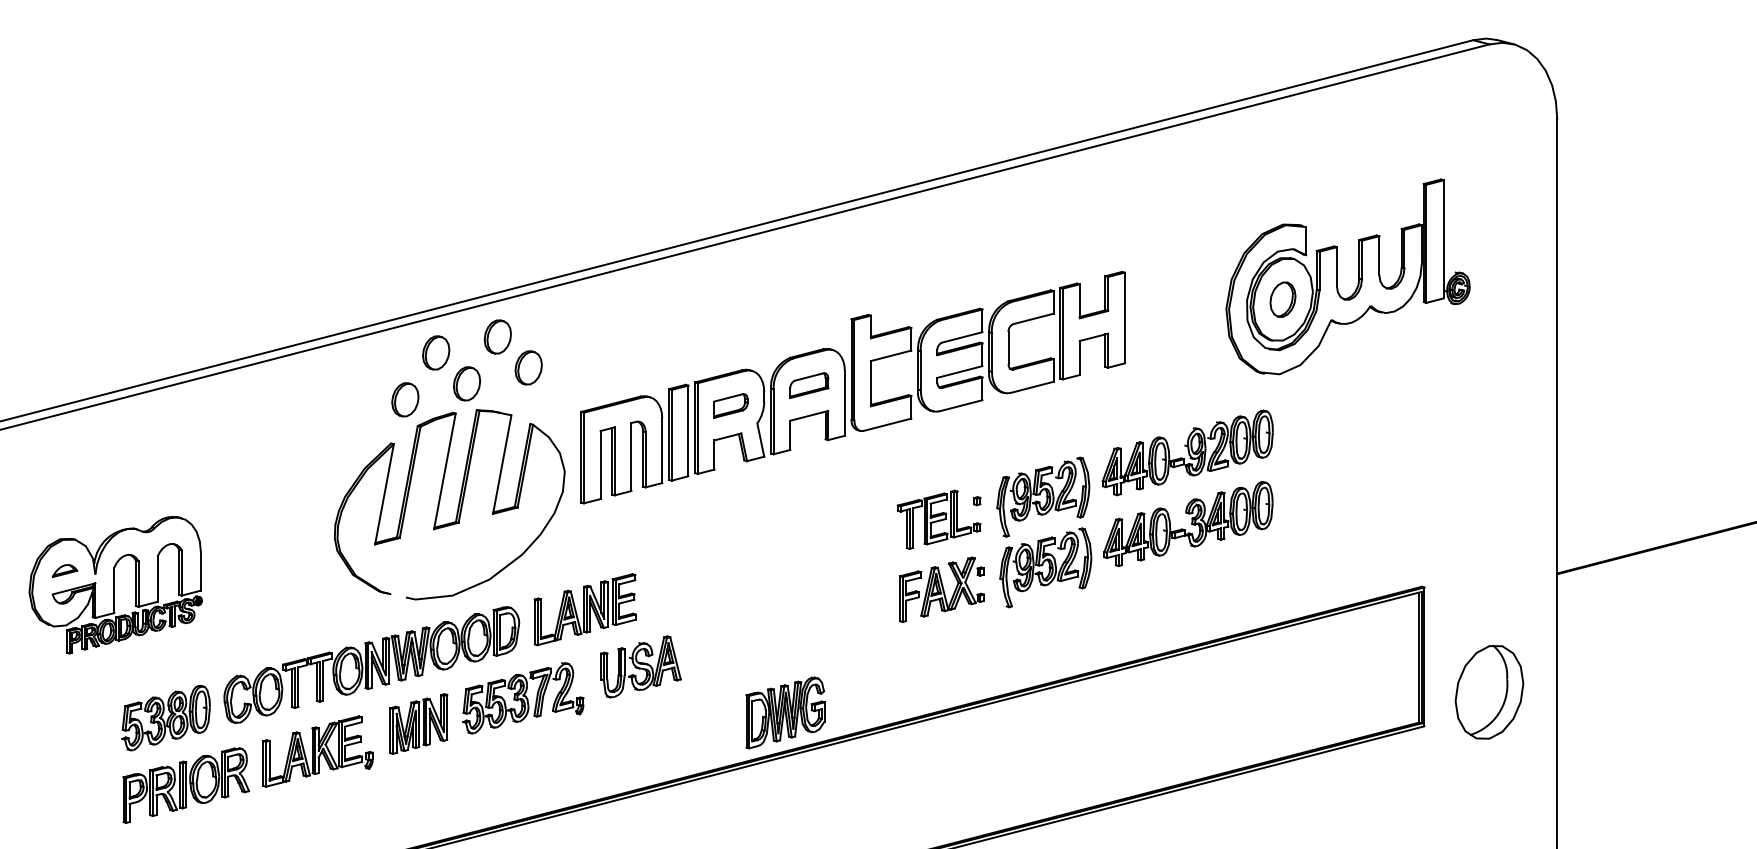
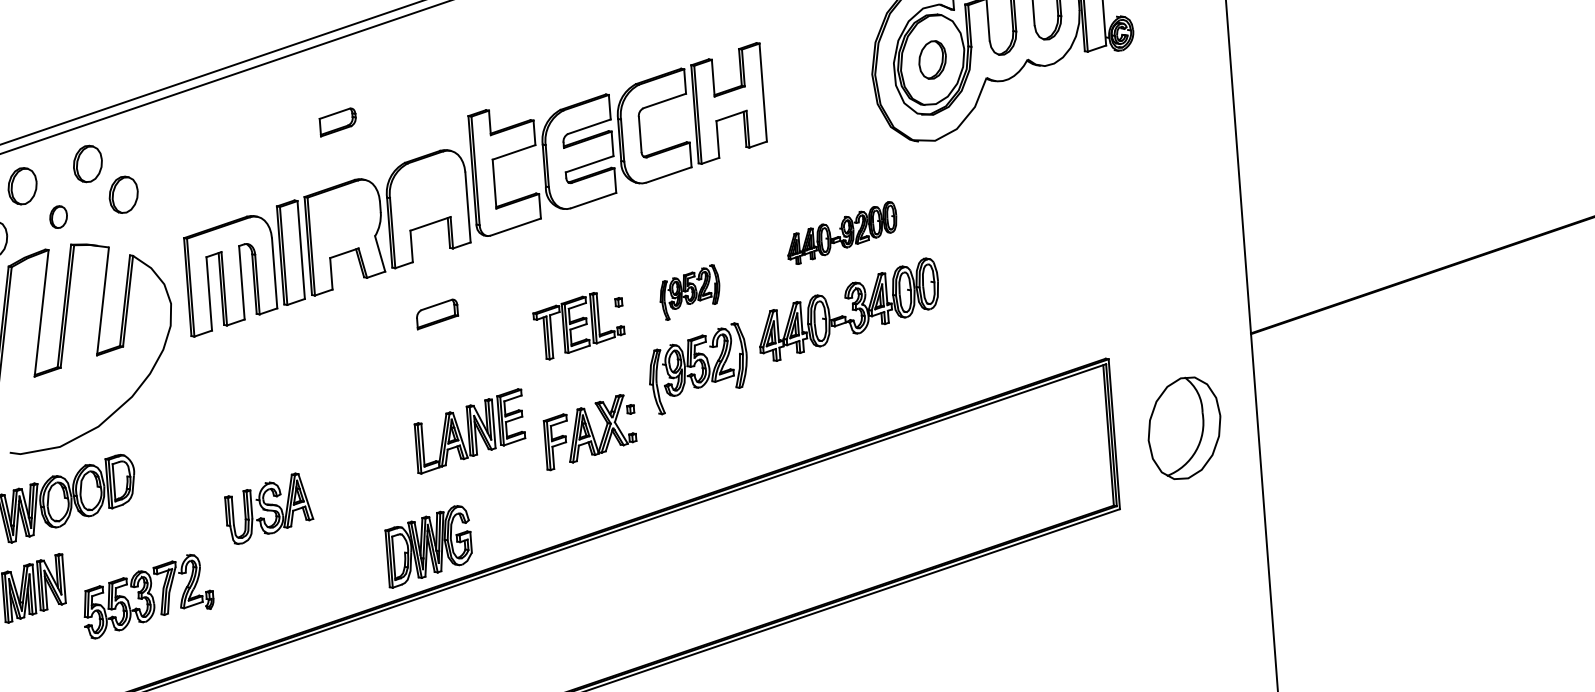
part: (467, 383) -> (58, 216), size x0.6
part: (809, 385) -> (437, 314), moved
part: (730, 405) -> (337, 121), moved
part: (1187, 452) -> (841, 232), size x0.6
part: (1043, 496) -> (690, 291), size x0.6
part: (941, 589) -> (589, 431), moved
part: (584, 609) -> (469, 431), moved
part: (1489, 692) -> (1184, 428), moved
part: (523, 698) -> (148, 596), moved

